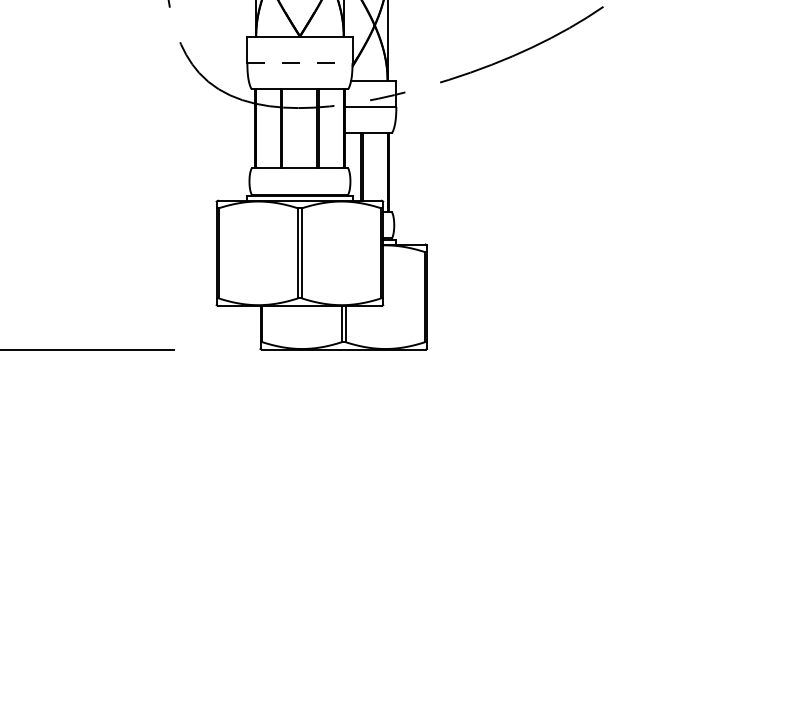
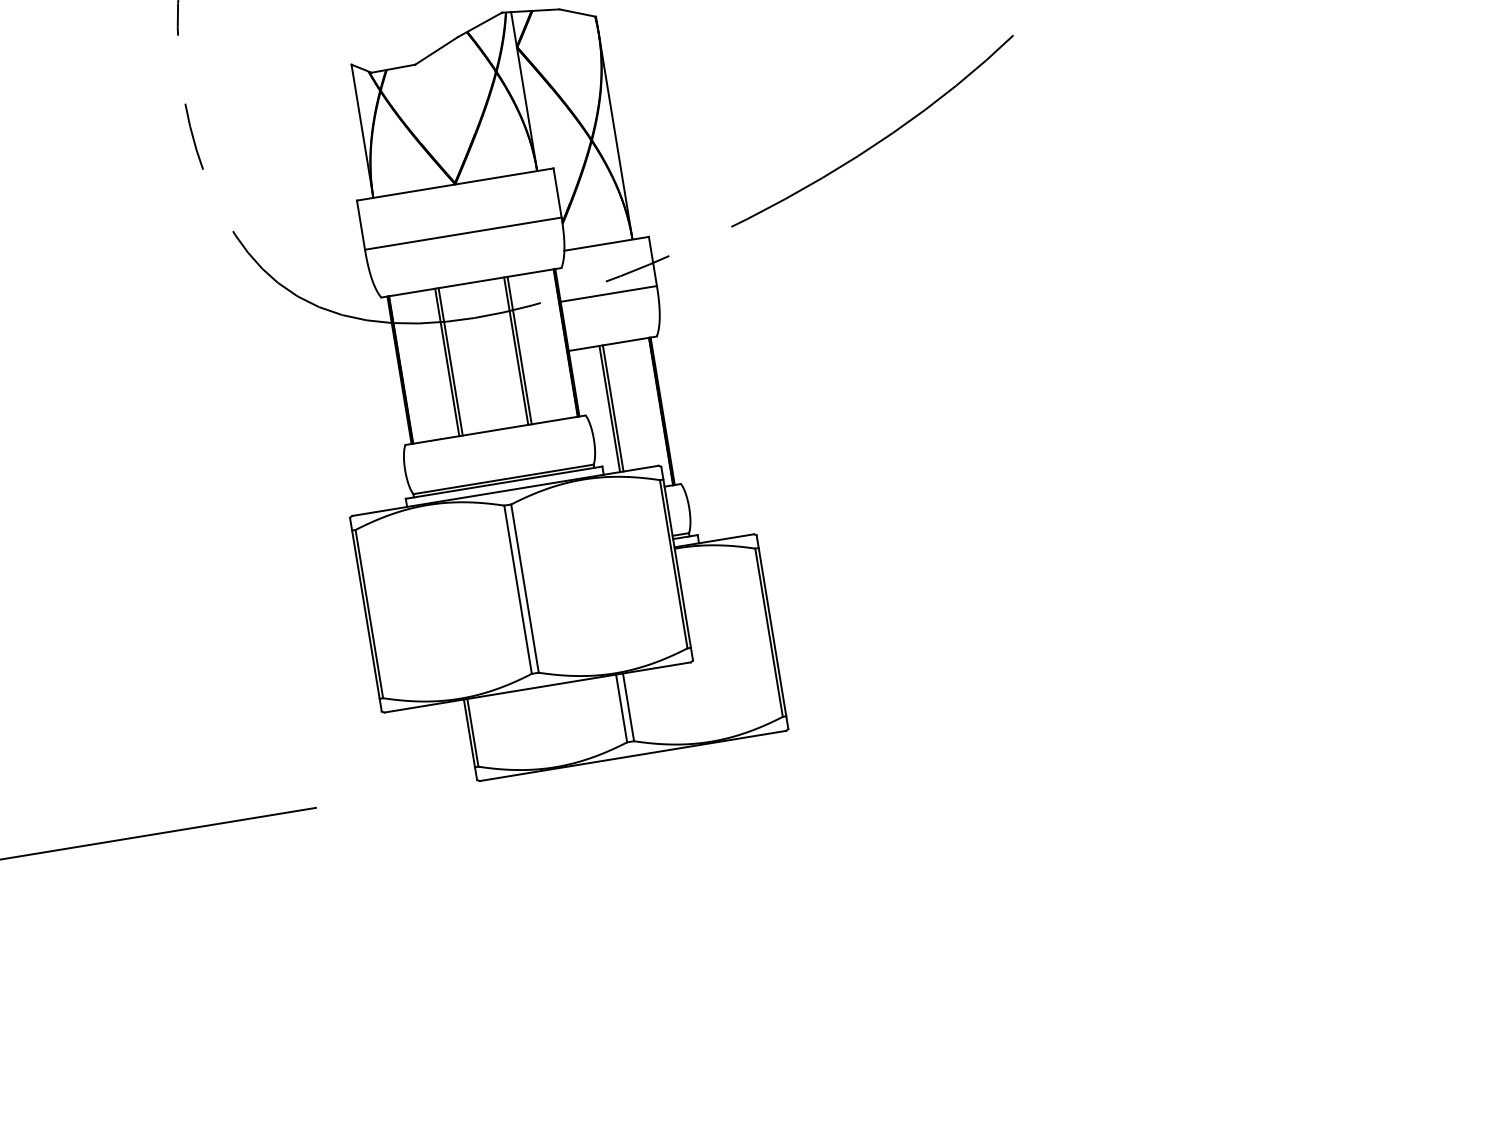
line: (299, 63) -> (462, 234), dashed -> solid

